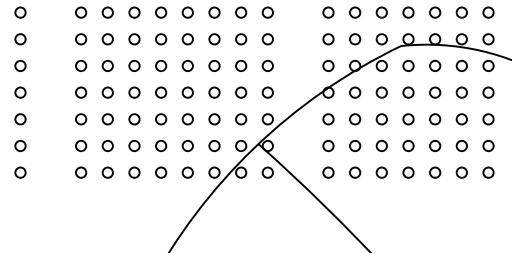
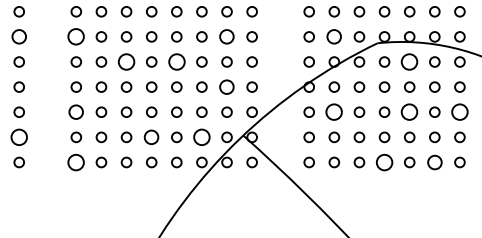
circle: (20, 39) -> (19, 37), size x1.4
circle: (81, 39) -> (76, 37), size x1.6
circle: (241, 39) -> (227, 37), size x1.4
circle: (355, 39) -> (334, 37), size x1.4
circle: (134, 65) -> (126, 61), size x1.6
circle: (187, 65) -> (176, 61), size x1.6
circle: (435, 65) -> (410, 61), size x1.6
circle: (241, 92) -> (227, 86), size x1.4
circle: (81, 119) -> (76, 112), size x1.4
circle: (355, 119) -> (334, 112), size x1.6
circle: (435, 119) -> (410, 112), size x1.6
circle: (488, 119) -> (459, 112), size x1.6
circle: (20, 145) -> (19, 136), size x1.6
circle: (161, 145) -> (152, 136), size x1.4
circle: (214, 145) -> (201, 136), size x1.6
circle: (81, 172) -> (76, 162), size x1.6
circle: (408, 172) -> (384, 162), size x1.6
circle: (461, 172) -> (434, 162), size x1.4

